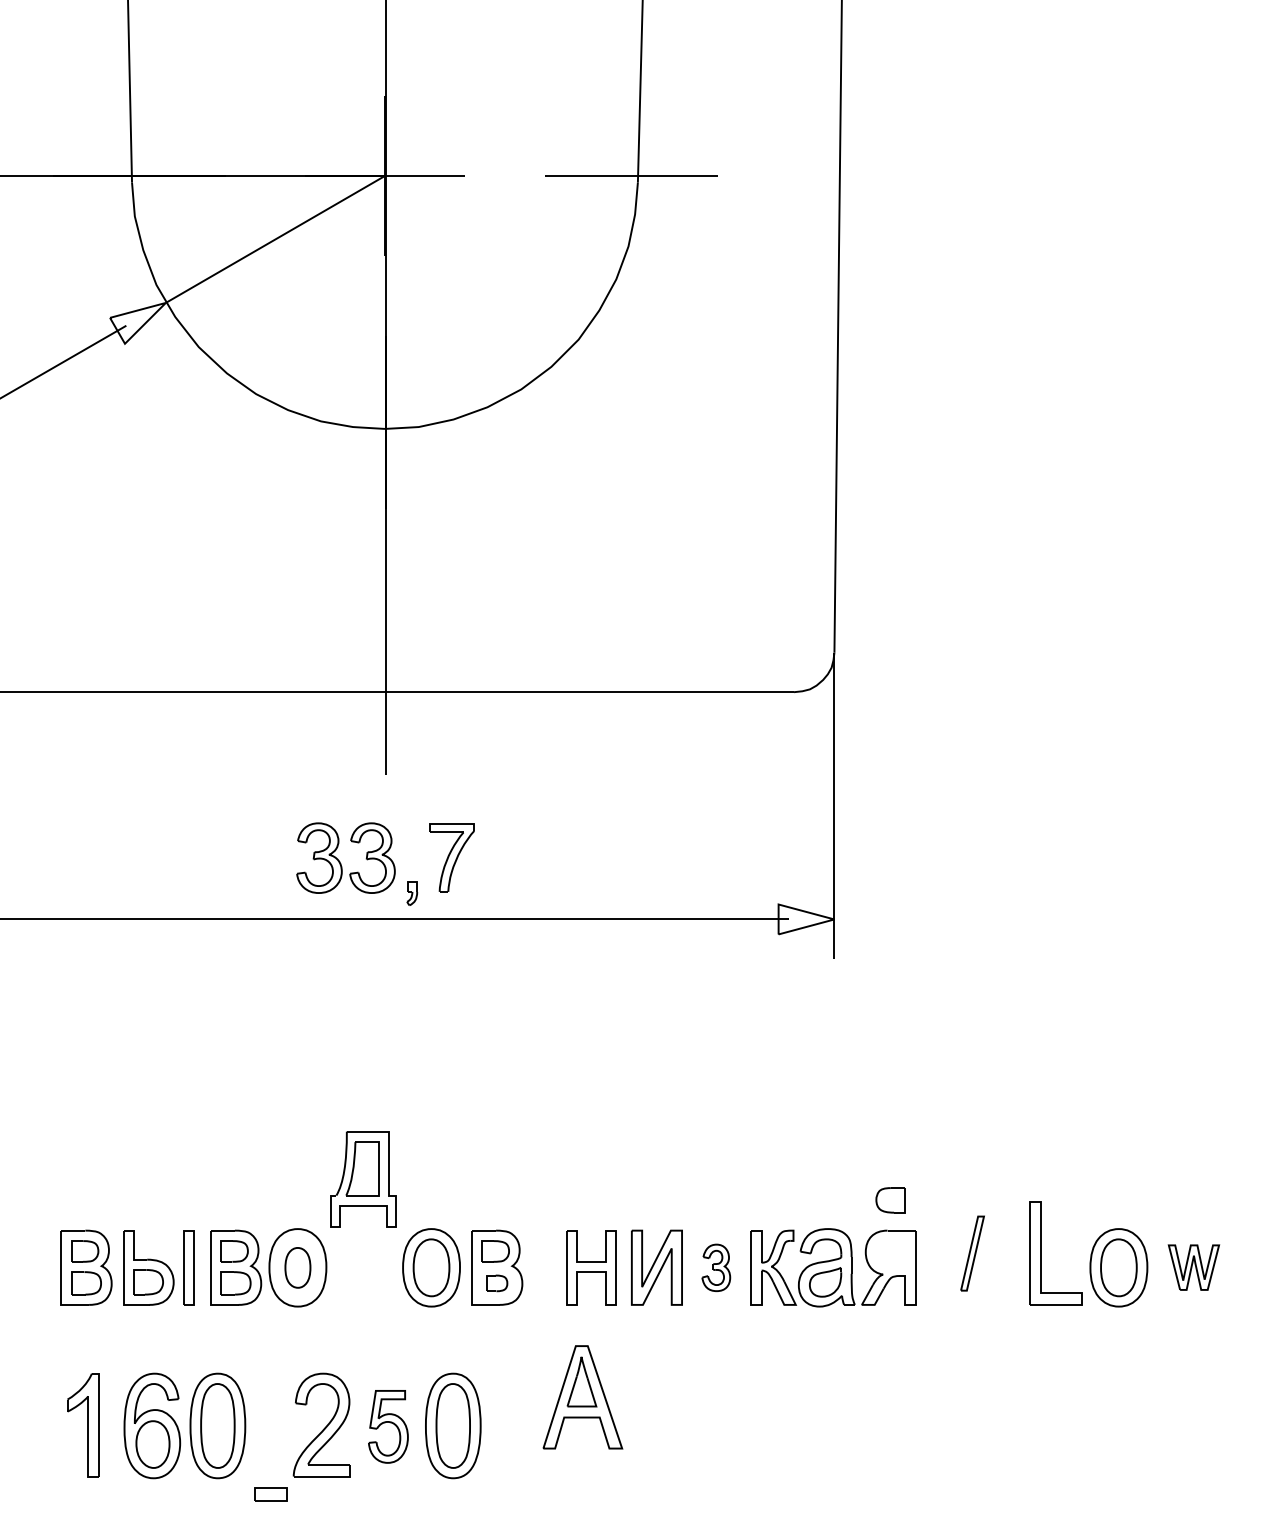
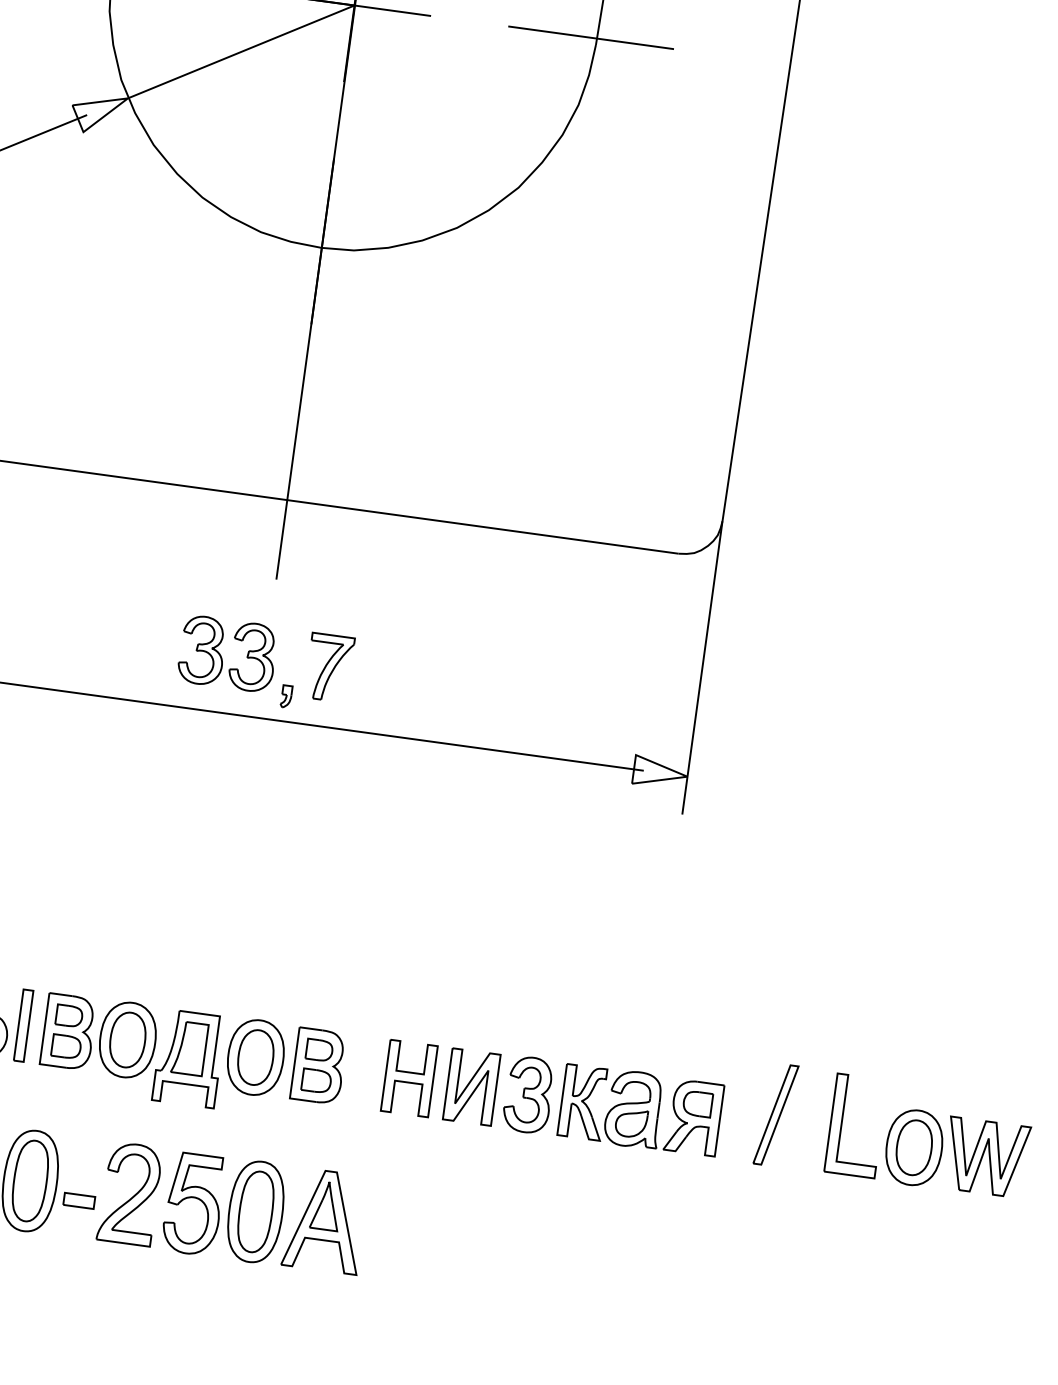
part: (363, 1179) -> (189, 1058), moved
part: (890, 1200) -> (697, 1104), moved
part: (972, 1253) -> (775, 1114), size x1.43
part: (297, 1267) -> (127, 1039), size x1.43
part: (716, 1267) -> (528, 1094), size x1.67
part: (1193, 1267) -> (985, 1157), size x1.67
part: (496, 1283) -> (316, 1081), size x1.43
part: (582, 1397) -> (325, 1220), moved
part: (388, 1426) -> (193, 1203), size x1.43
part: (270, 1494) -> (79, 1200), moved

